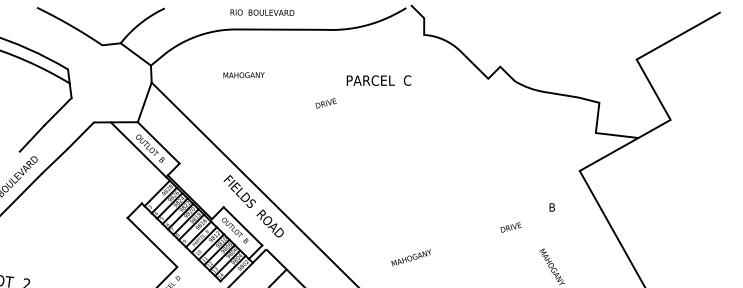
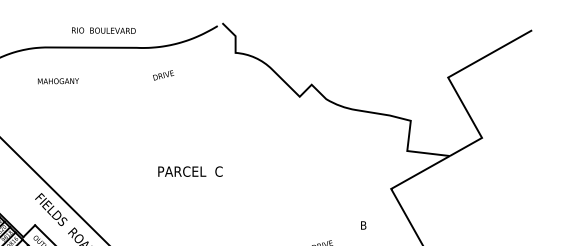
text: (262, 12) -> (103, 30), moved
text: (243, 75) -> (57, 81), moved
text: (378, 80) -> (189, 171), moved
text: (325, 103) -> (162, 75), moved

